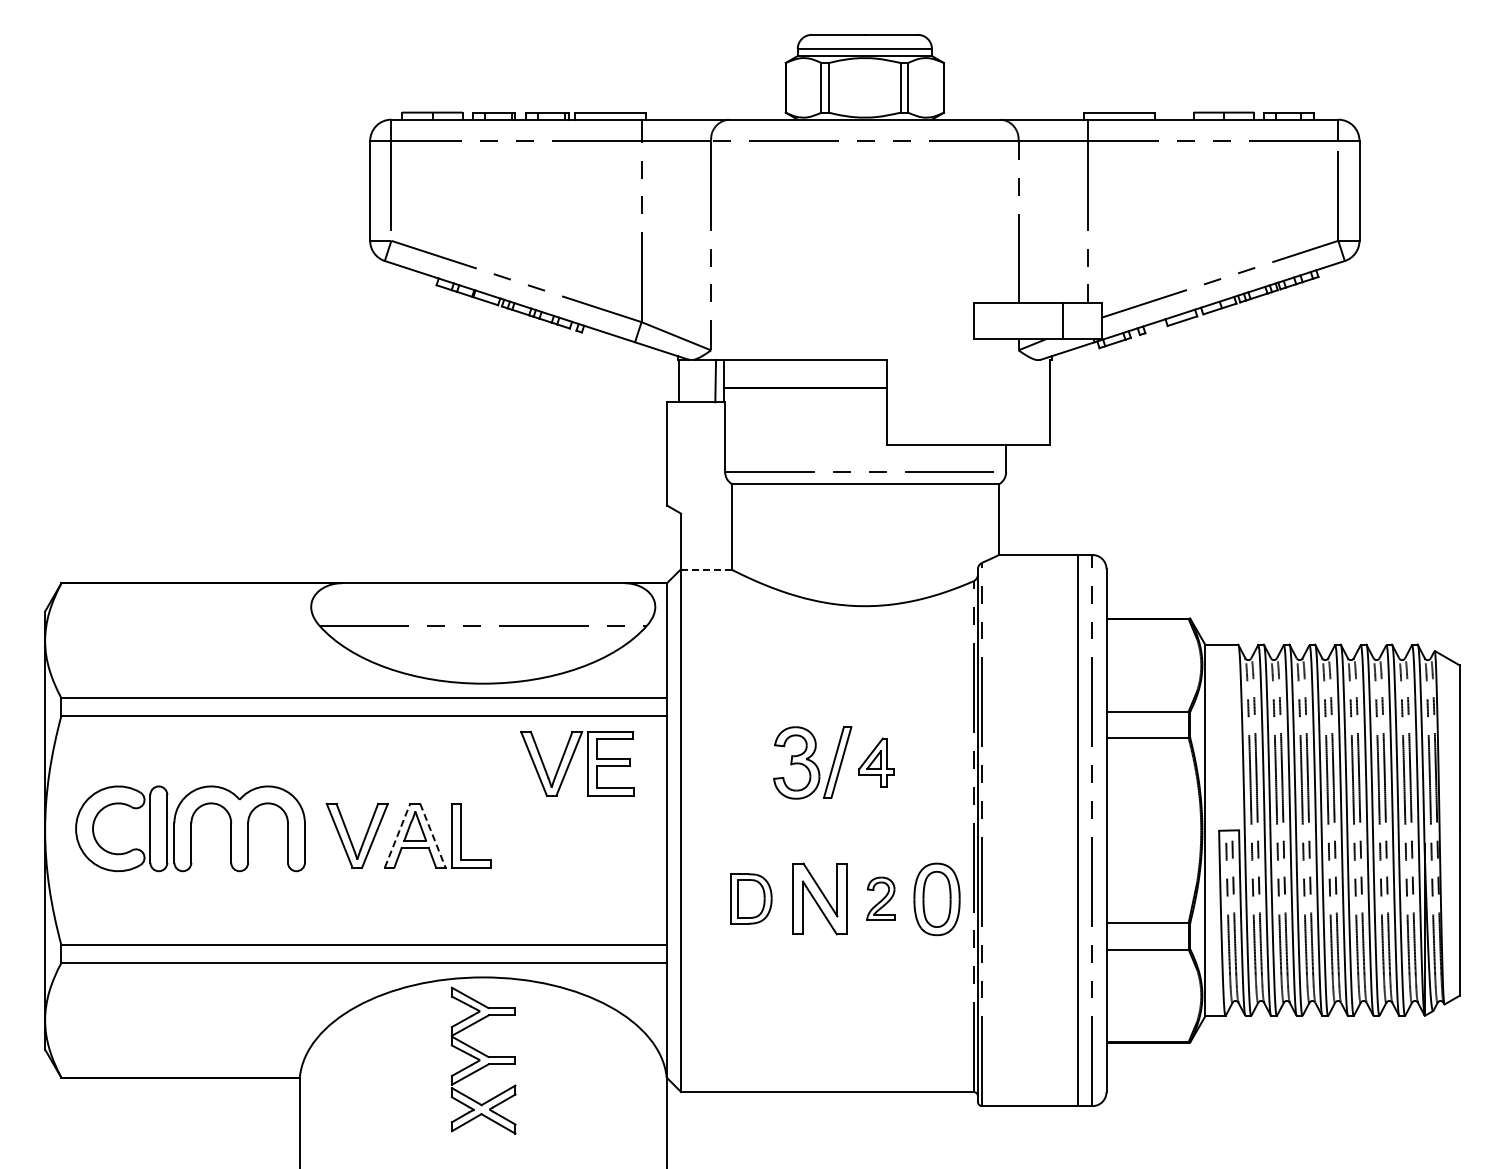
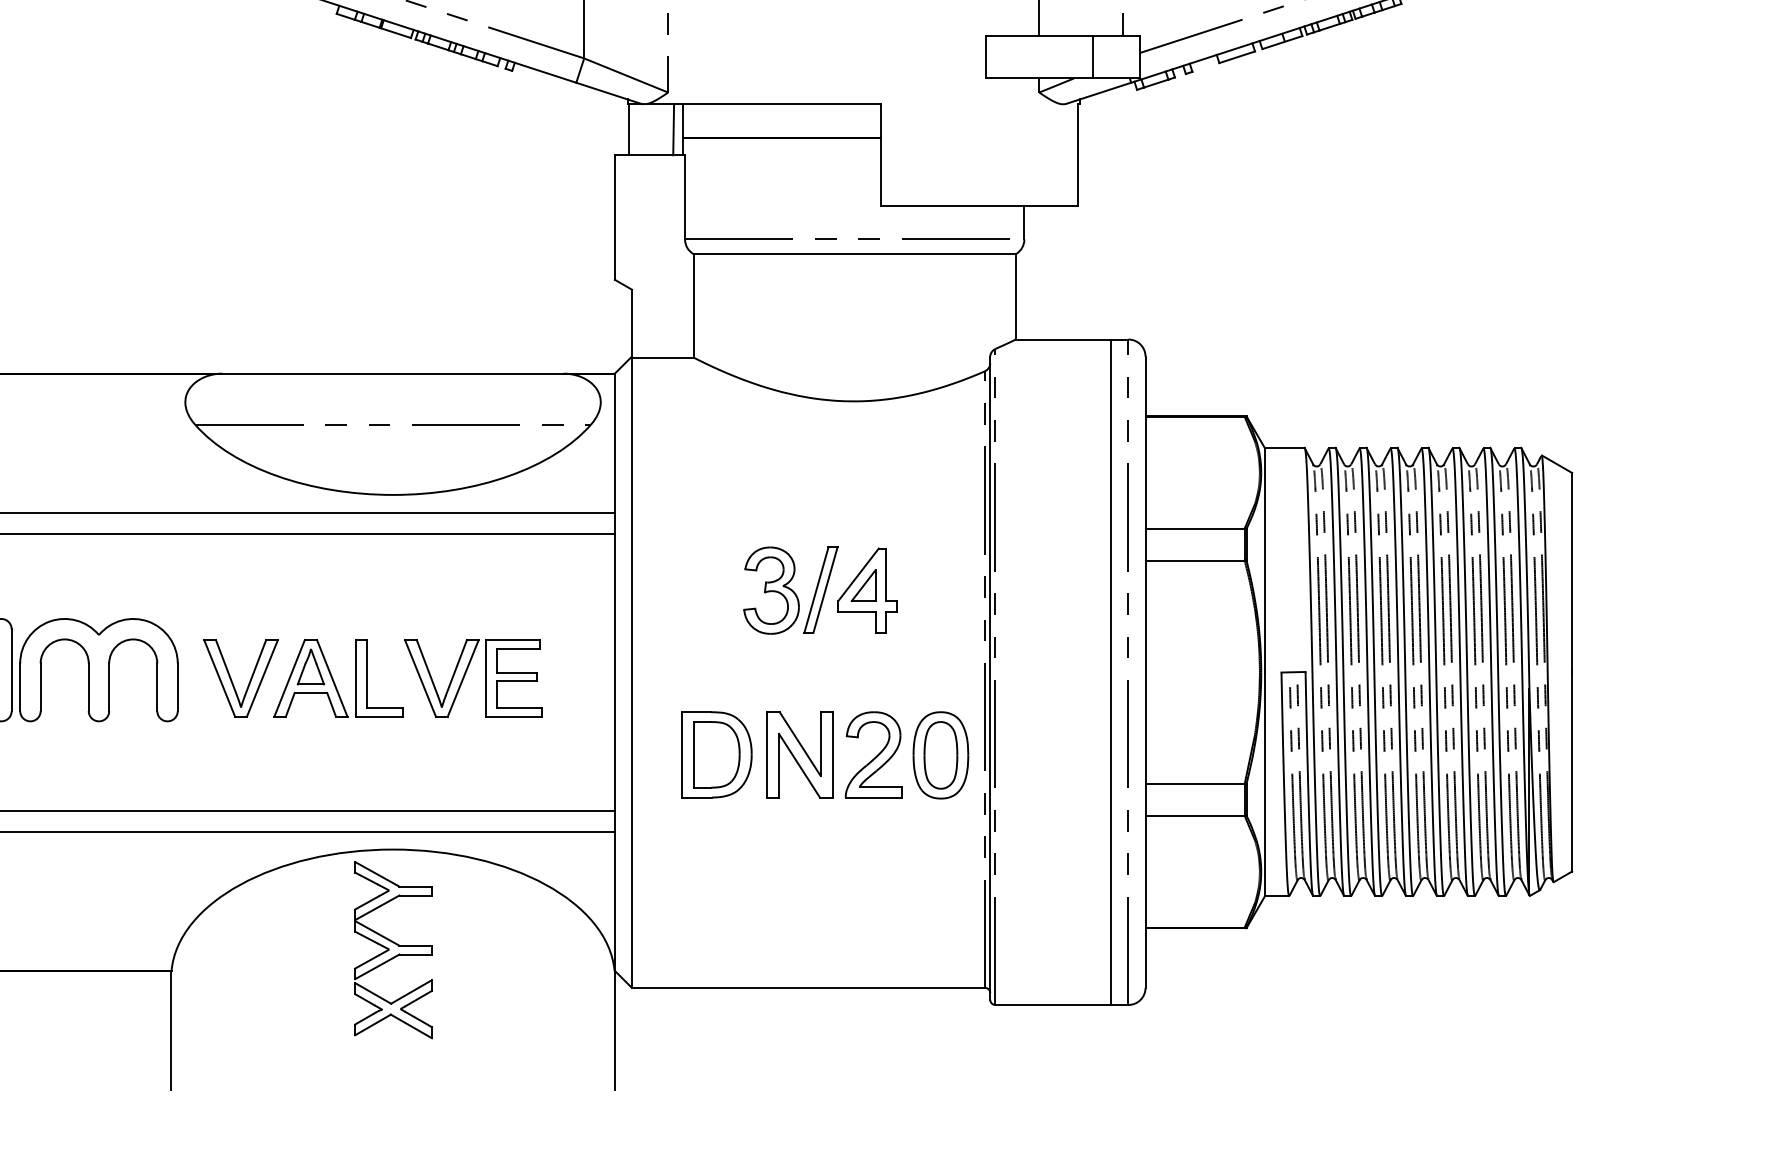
line: (706, 569) -> (662, 357), dashed -> solid
part: (571, 761) -> (465, 675), moved
part: (876, 762) -> (867, 590), size x1.43
line: (397, 835) -> (289, 678), dashed -> solid
line: (433, 836) -> (332, 679), dashed -> solid
part: (751, 898) -> (716, 754), size x1.43
part: (880, 898) -> (872, 754), size x1.67

